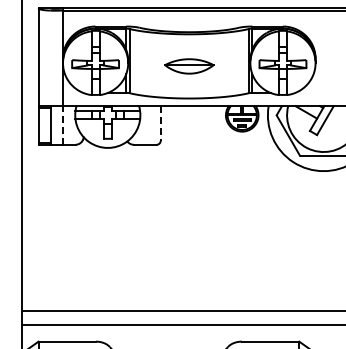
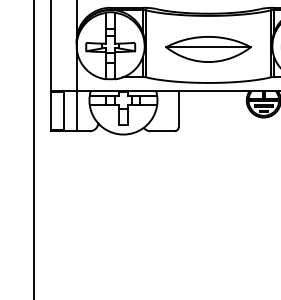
part: (189, 66) -> (208, 49), size x1.67
line: (160, 123) -> (178, 109), dashed -> solid
line: (63, 124) -> (77, 110), dashed -> solid

